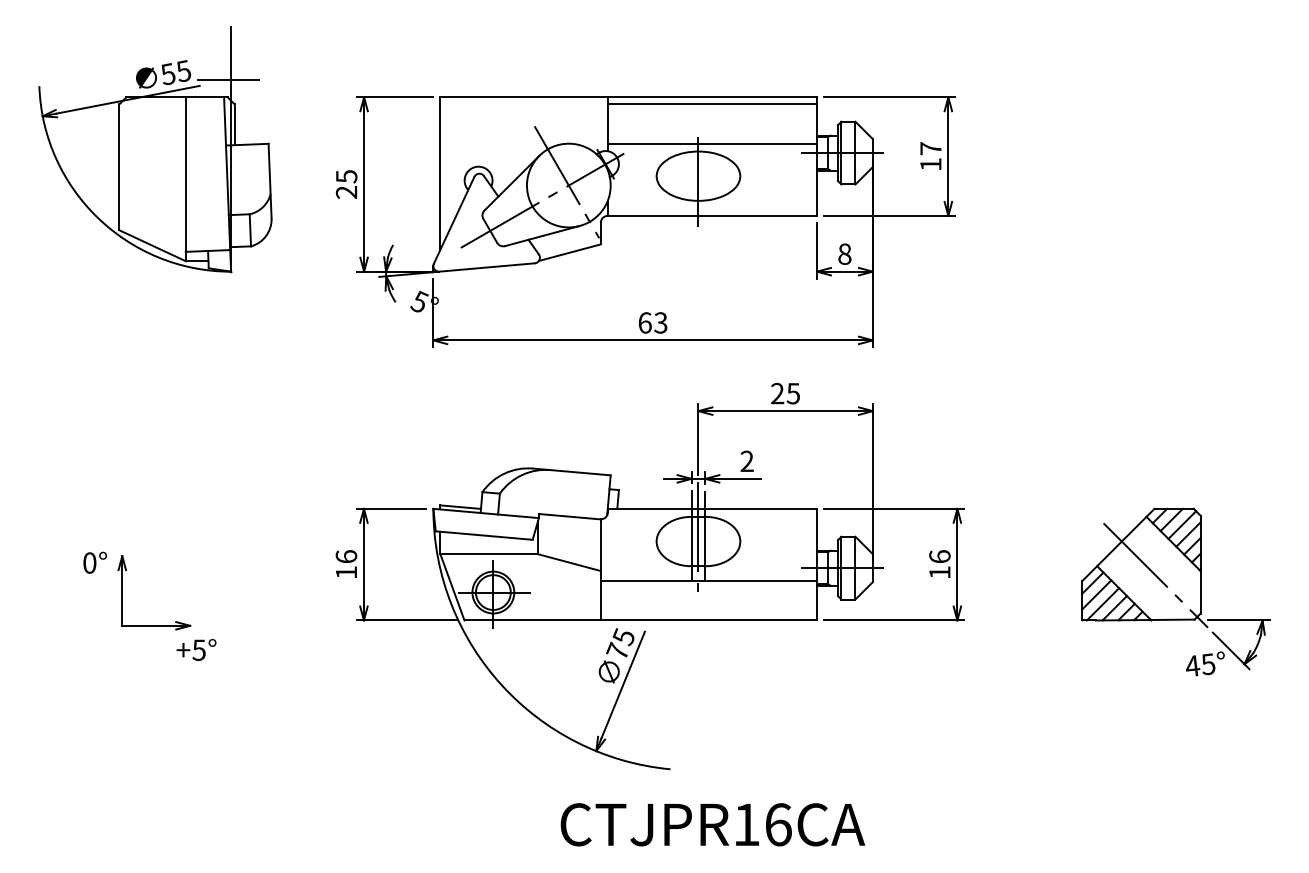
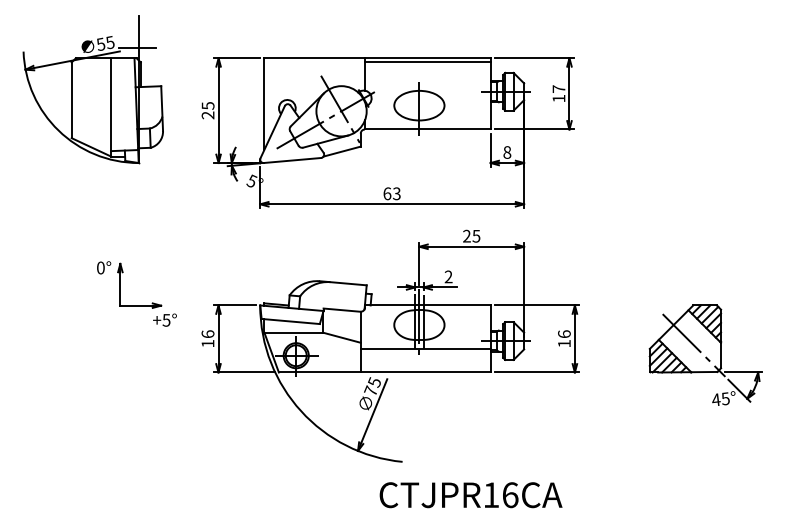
line: (711, 144) -> (427, 86), removed
part: (149, 625) -> (136, 305), moved
text: (711, 825) -> (470, 495), moved

